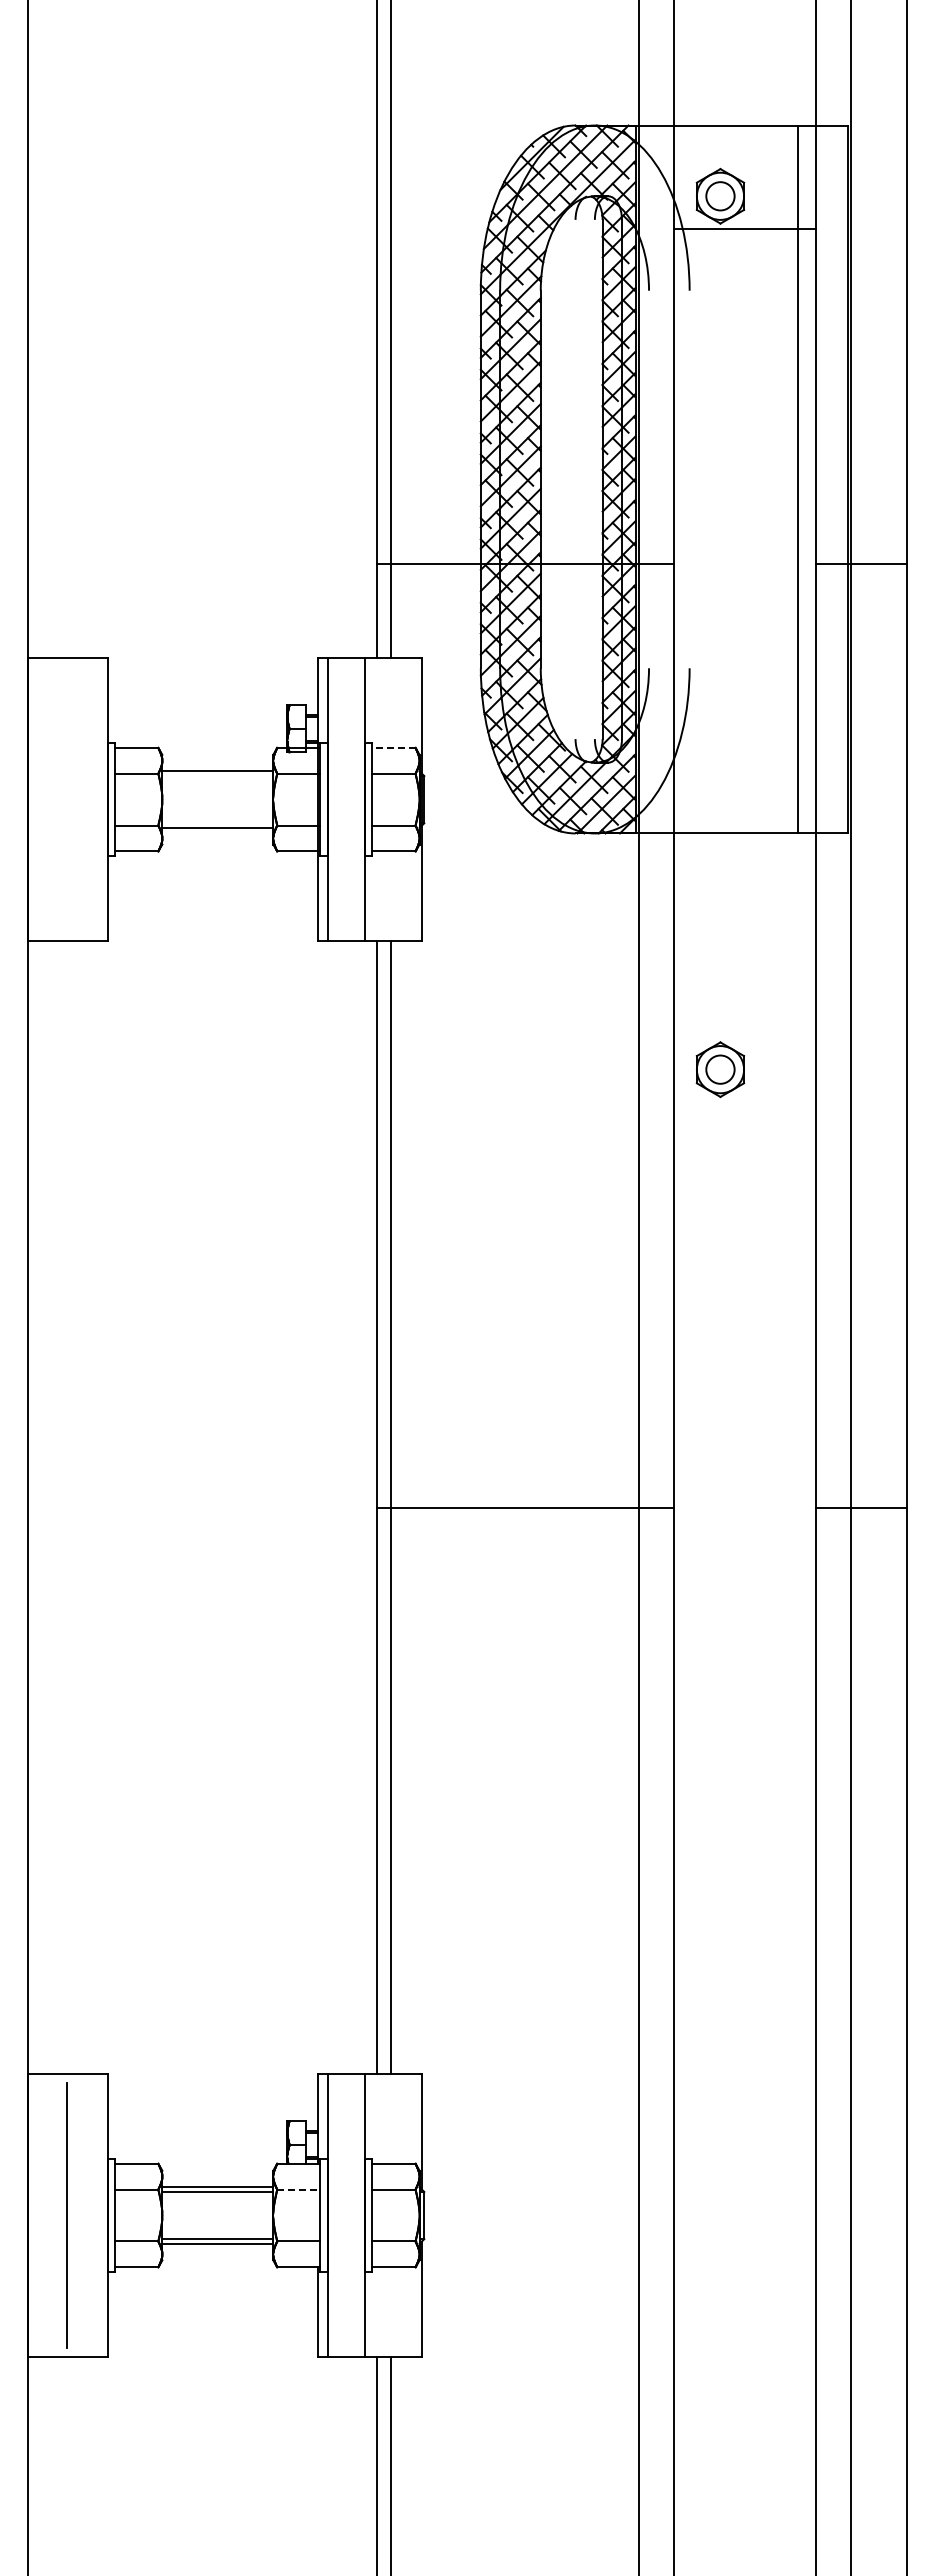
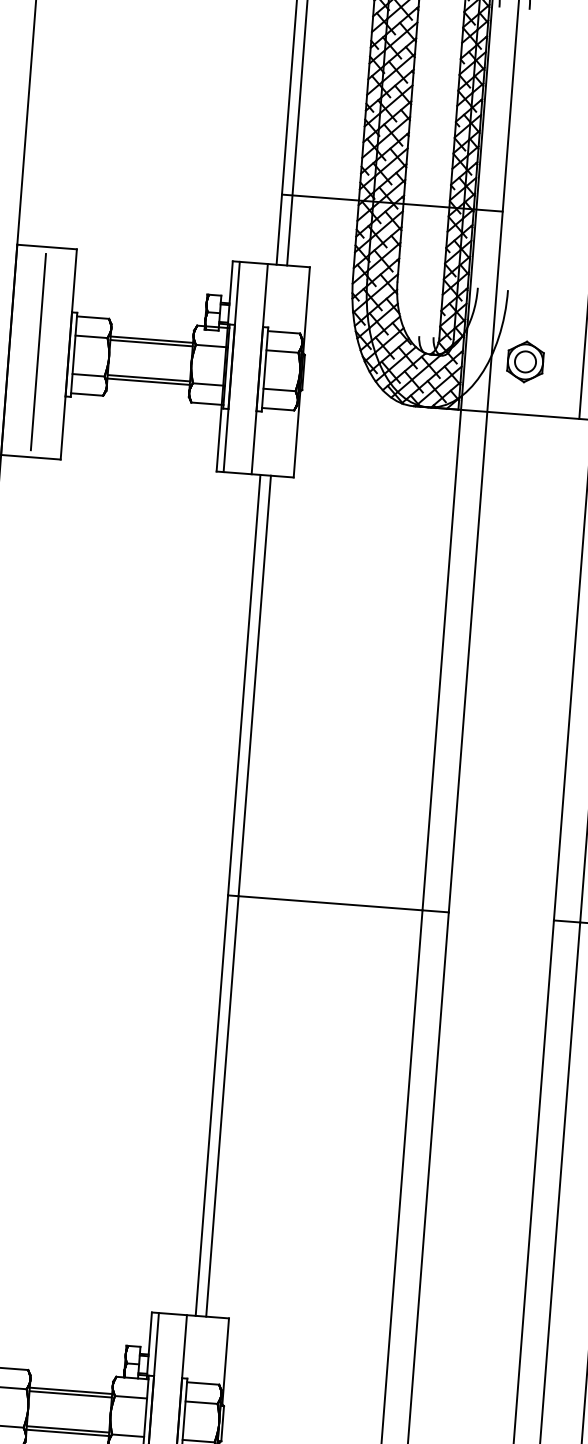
line: (394, 747) -> (284, 332), dashed -> solid
line: (217, 776) -> (151, 343), added
line: (66, 799) -> (37, 351), added
line: (217, 823) -> (148, 378), added
part: (720, 1069) -> (525, 361), moved
line: (298, 2189) -> (130, 1397), dashed -> solid

